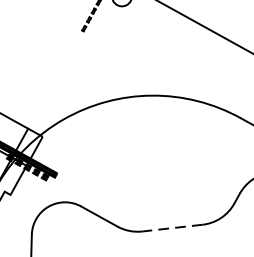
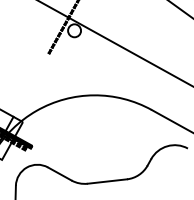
line: (172, 228) -> (107, 181), dashed -> solid

